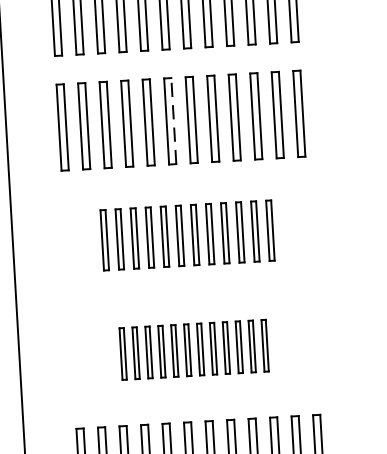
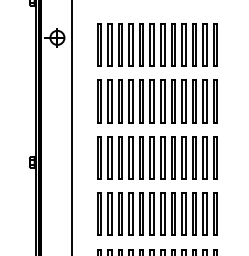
line: (174, 119) -> (154, 100), dashed -> solid
part: (187, 234) -> (157, 157), size x1.43
part: (194, 348) -> (157, 213), size x1.67

